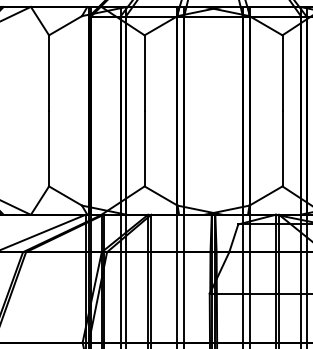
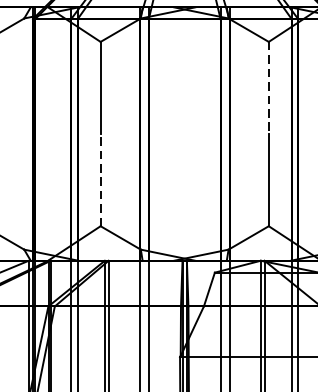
line: (282, 73) -> (268, 88), solid -> dashed
line: (144, 148) -> (100, 179), solid -> dashed

